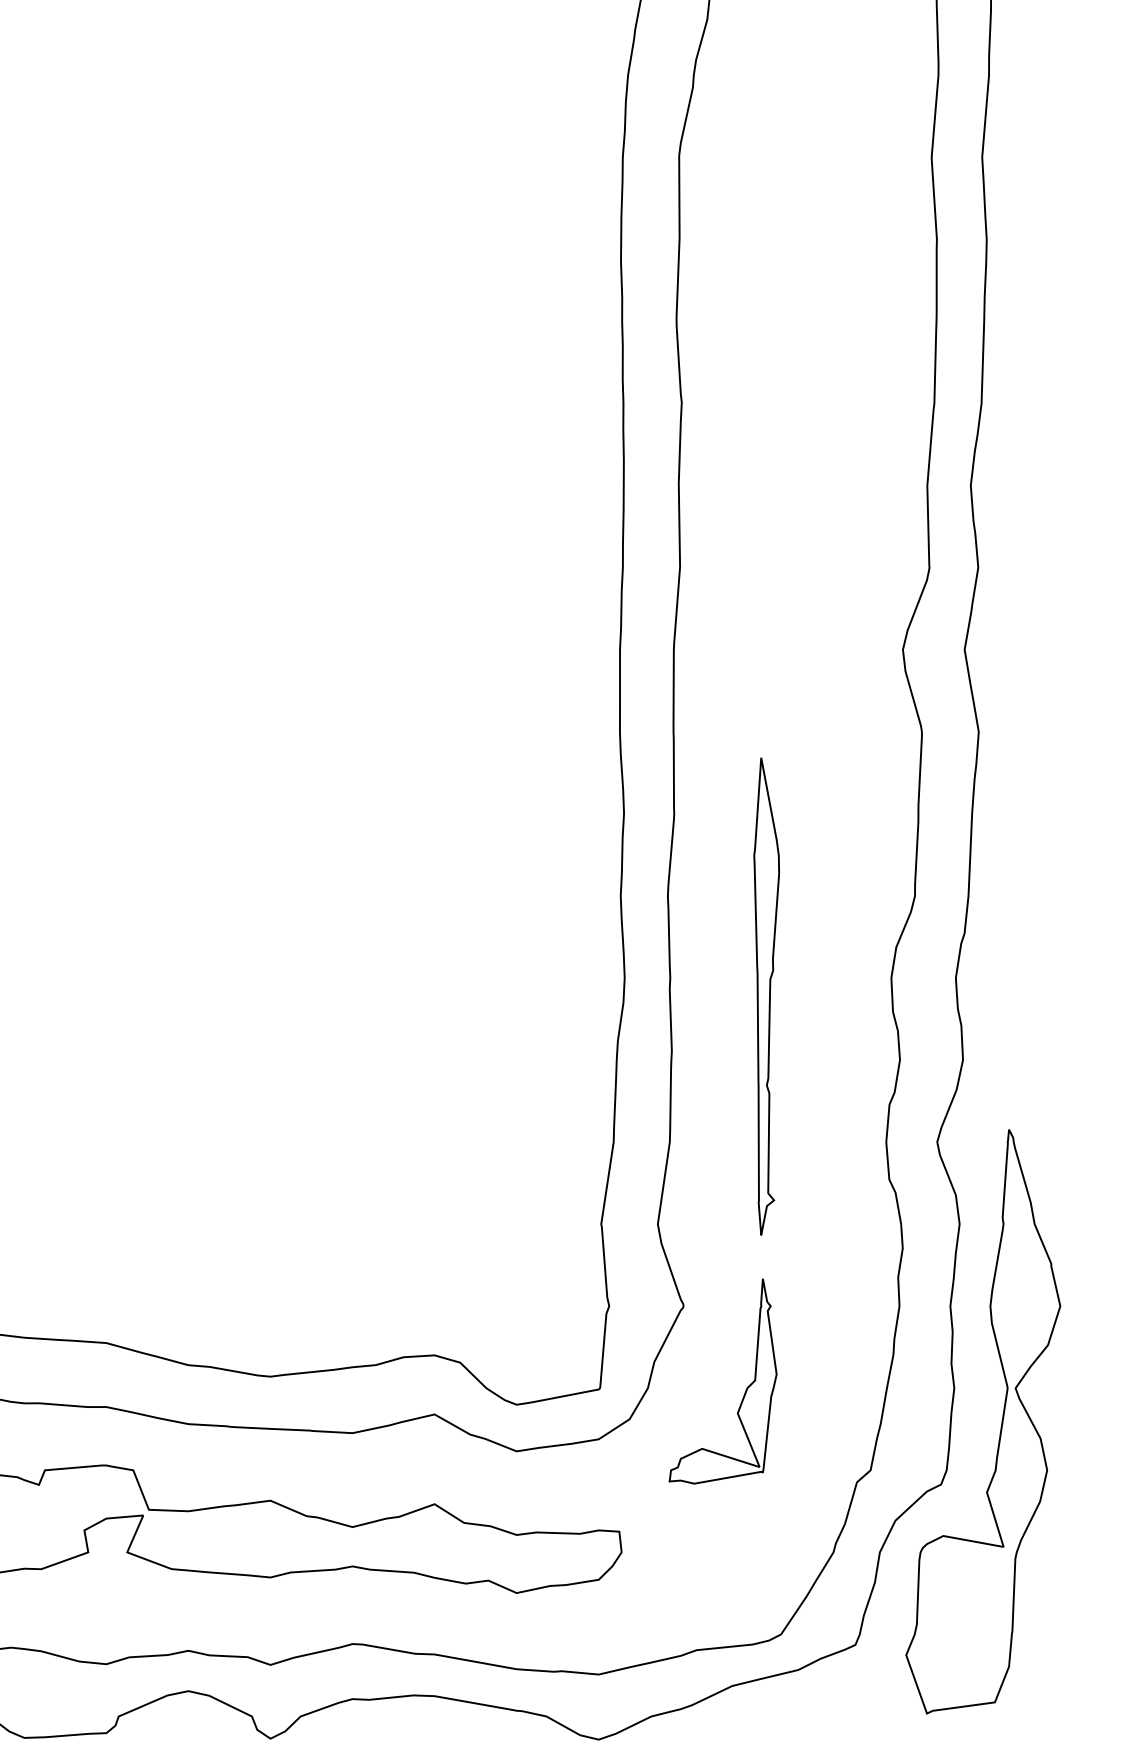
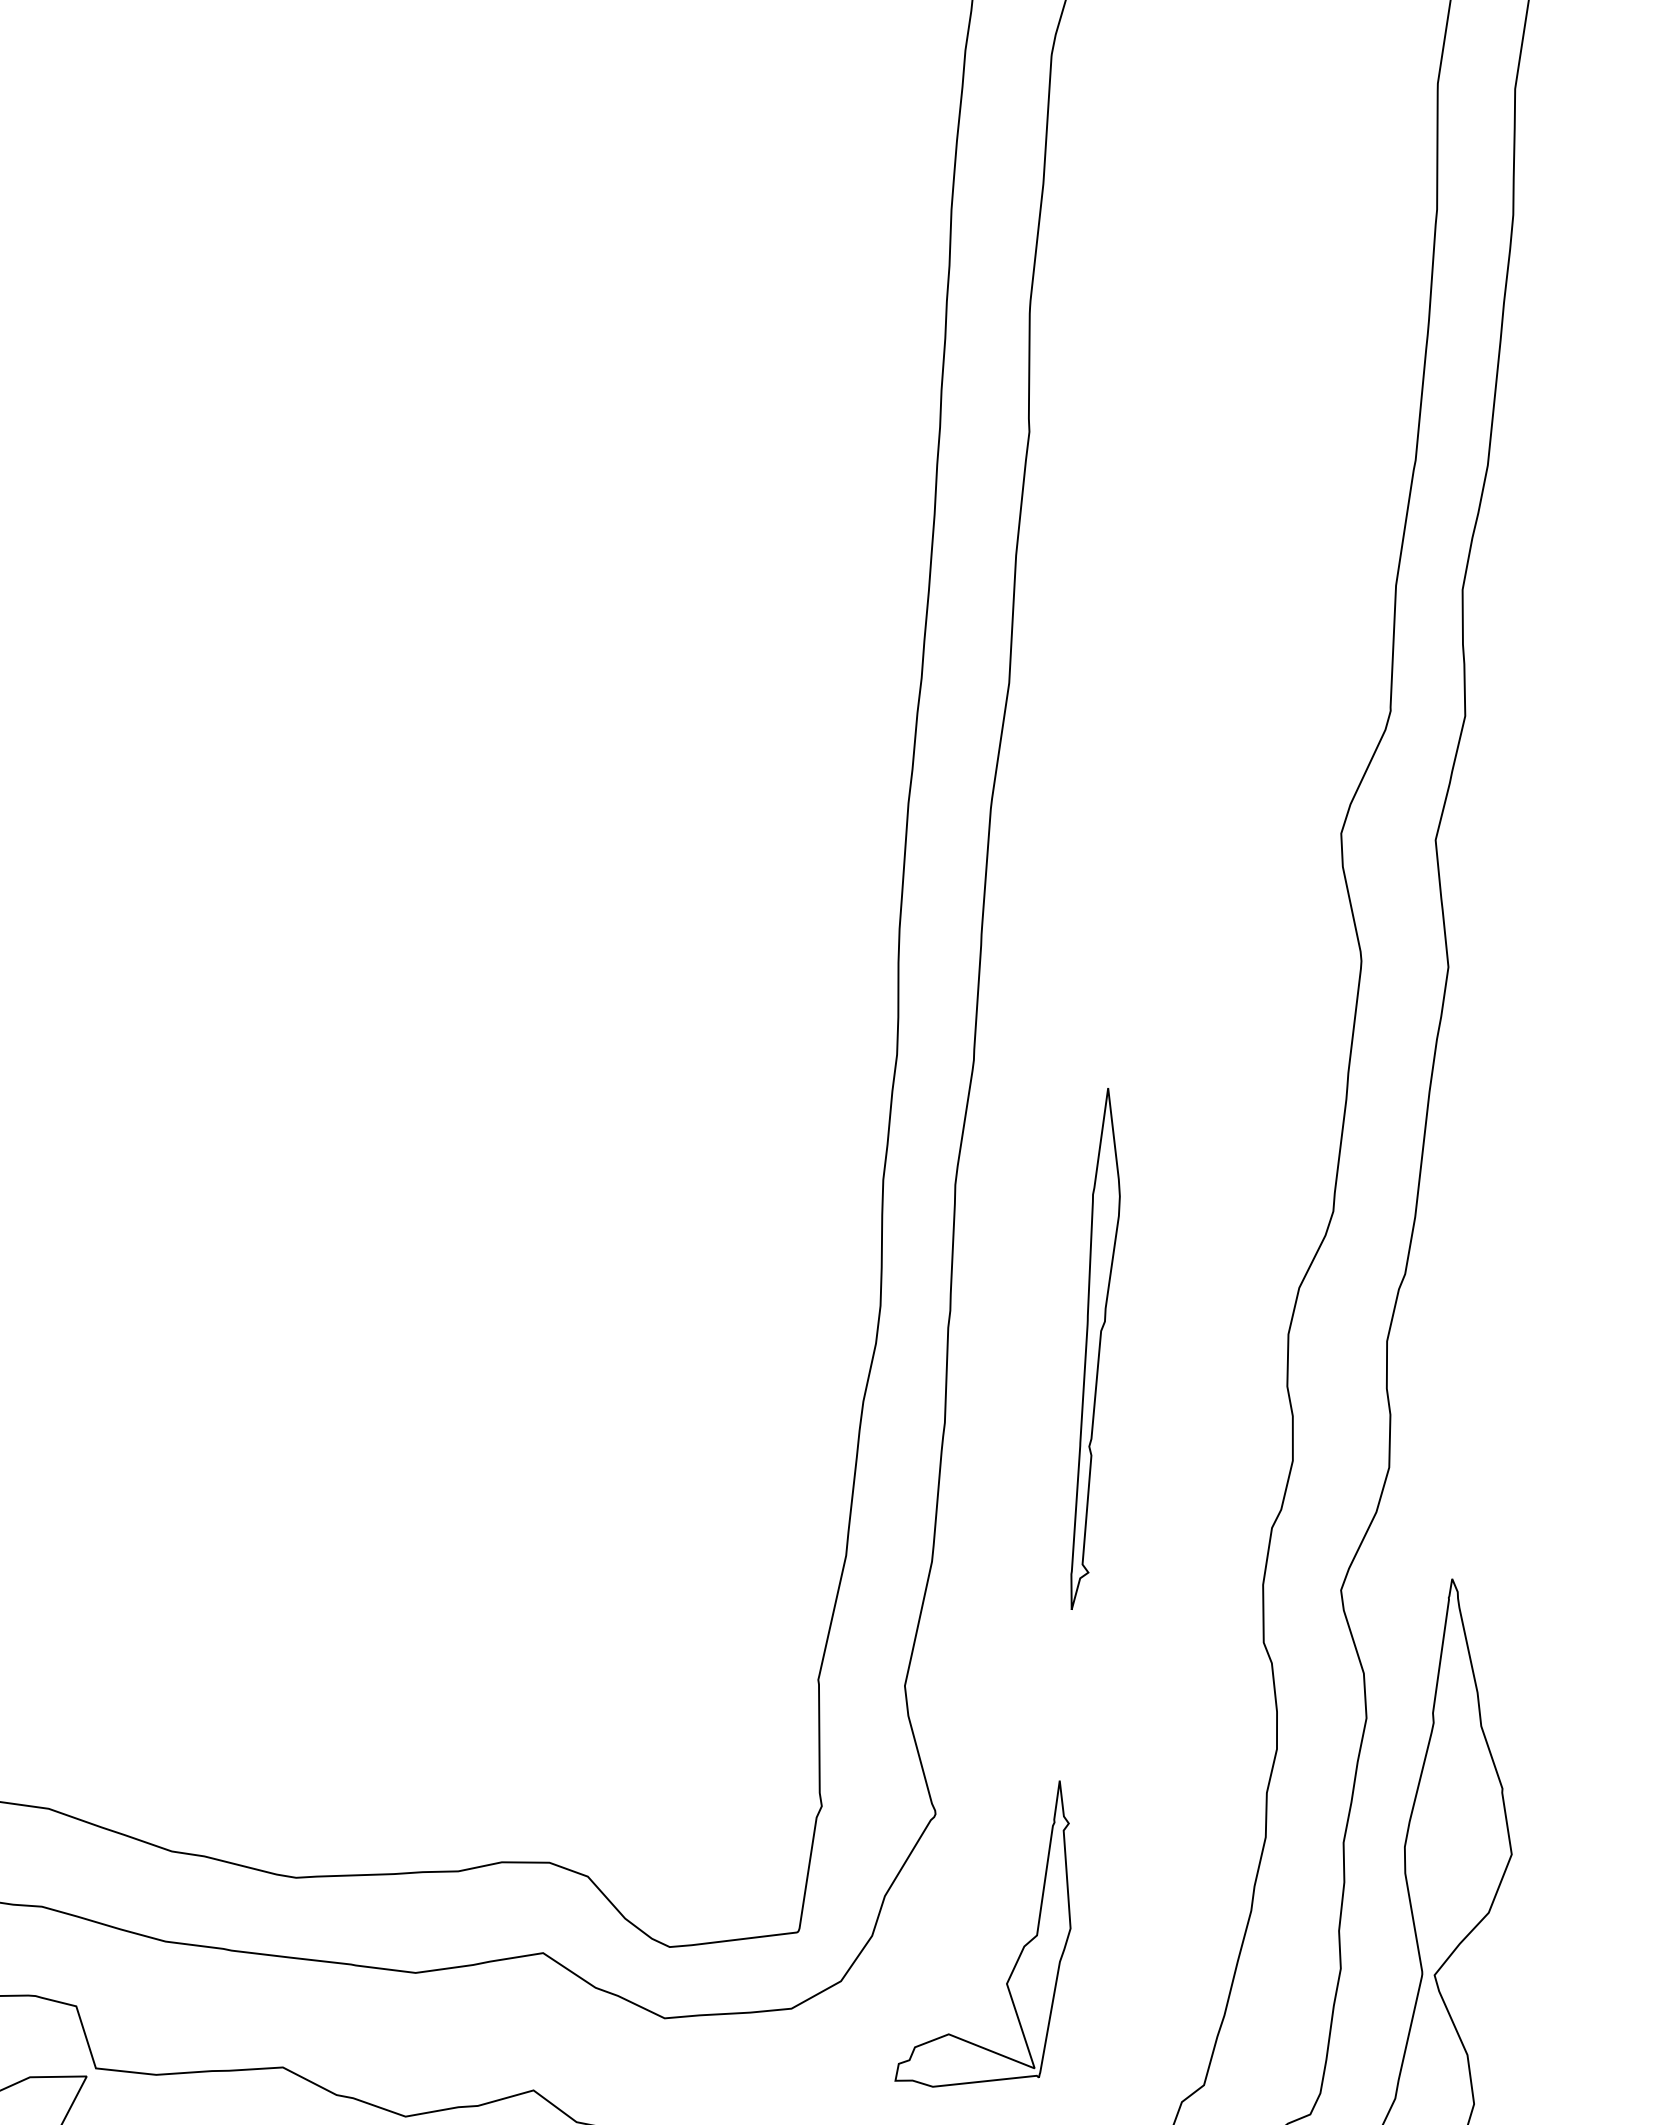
part: (766, 996) -> (1095, 1349), size x0.71

